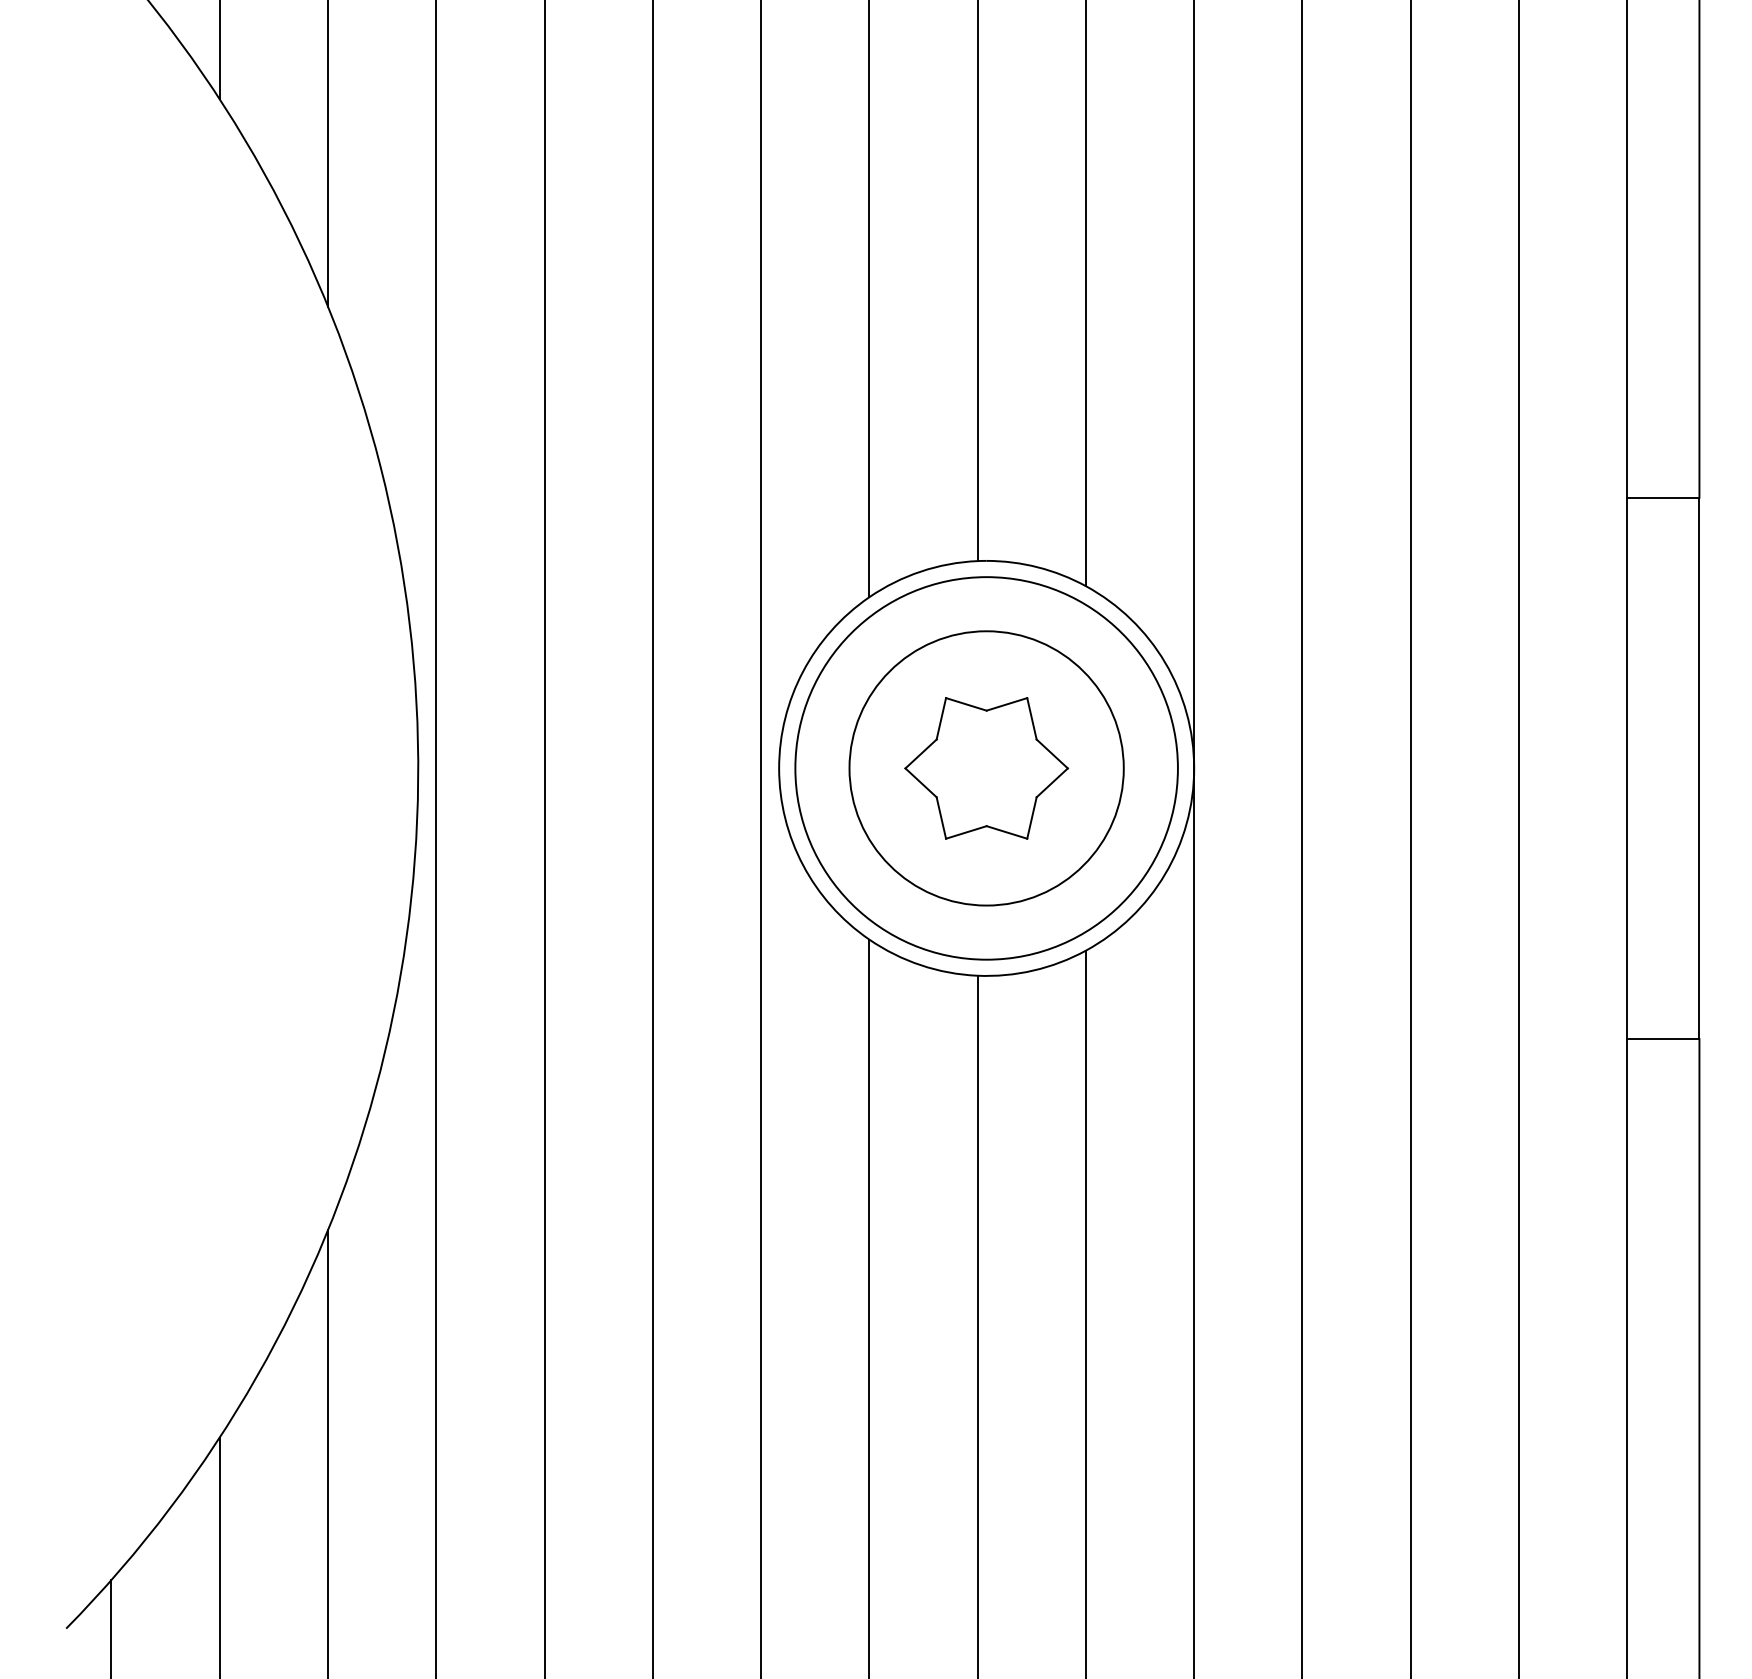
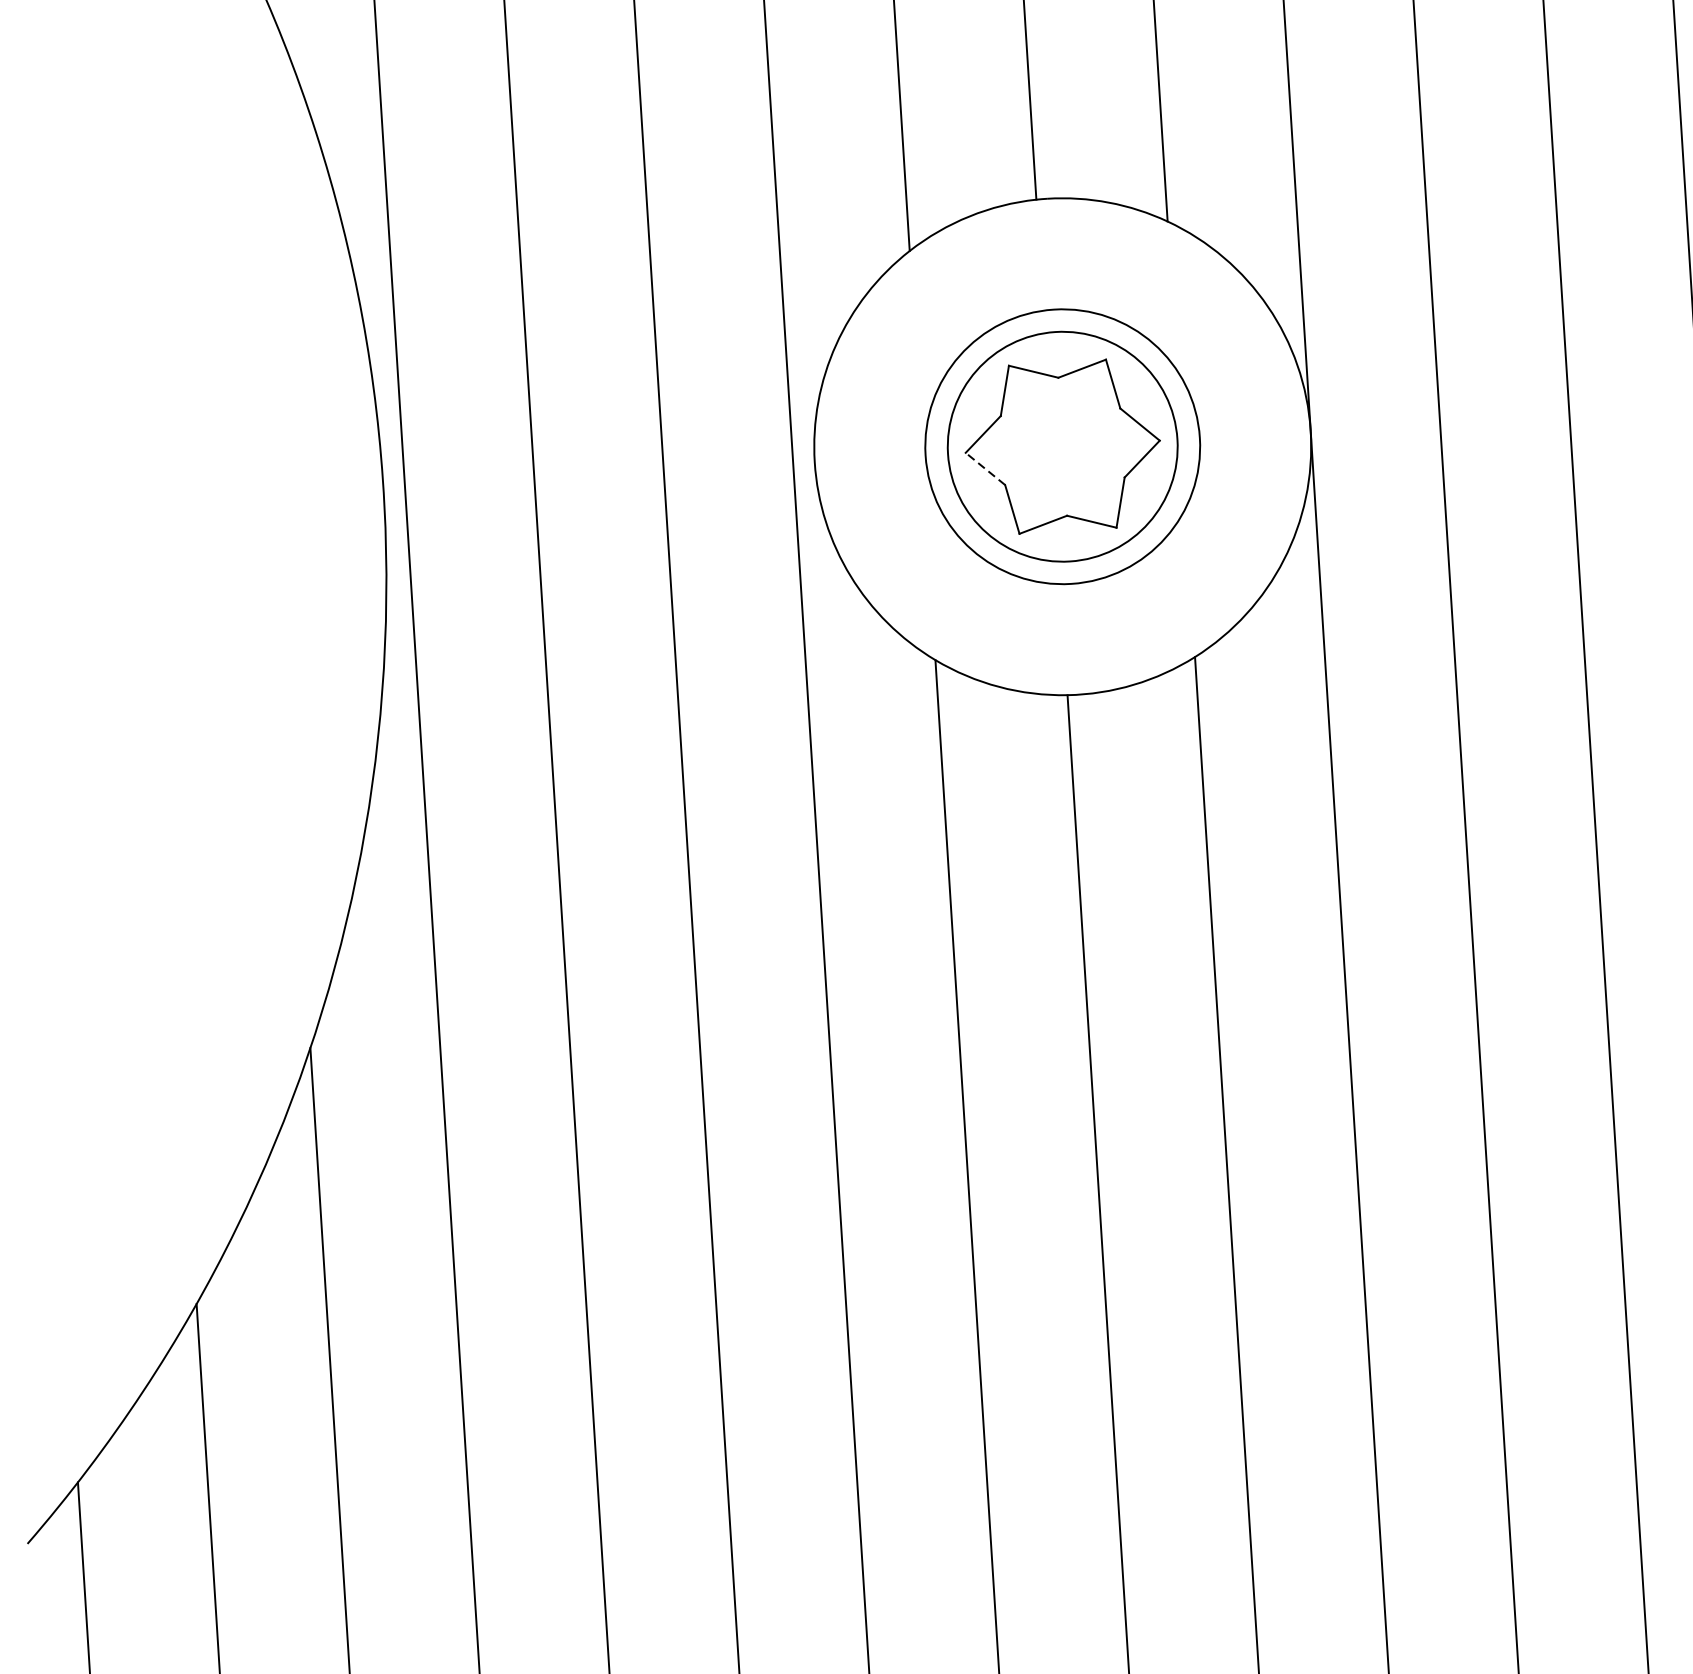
circle: (986, 768) -> (1062, 446), size x0.6
circle: (986, 768) -> (1062, 446), size x0.7
line: (920, 782) -> (984, 468), solid -> dashed

